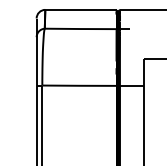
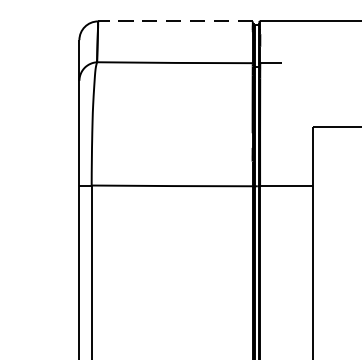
line: (80, 9) -> (174, 20), solid -> dashed

